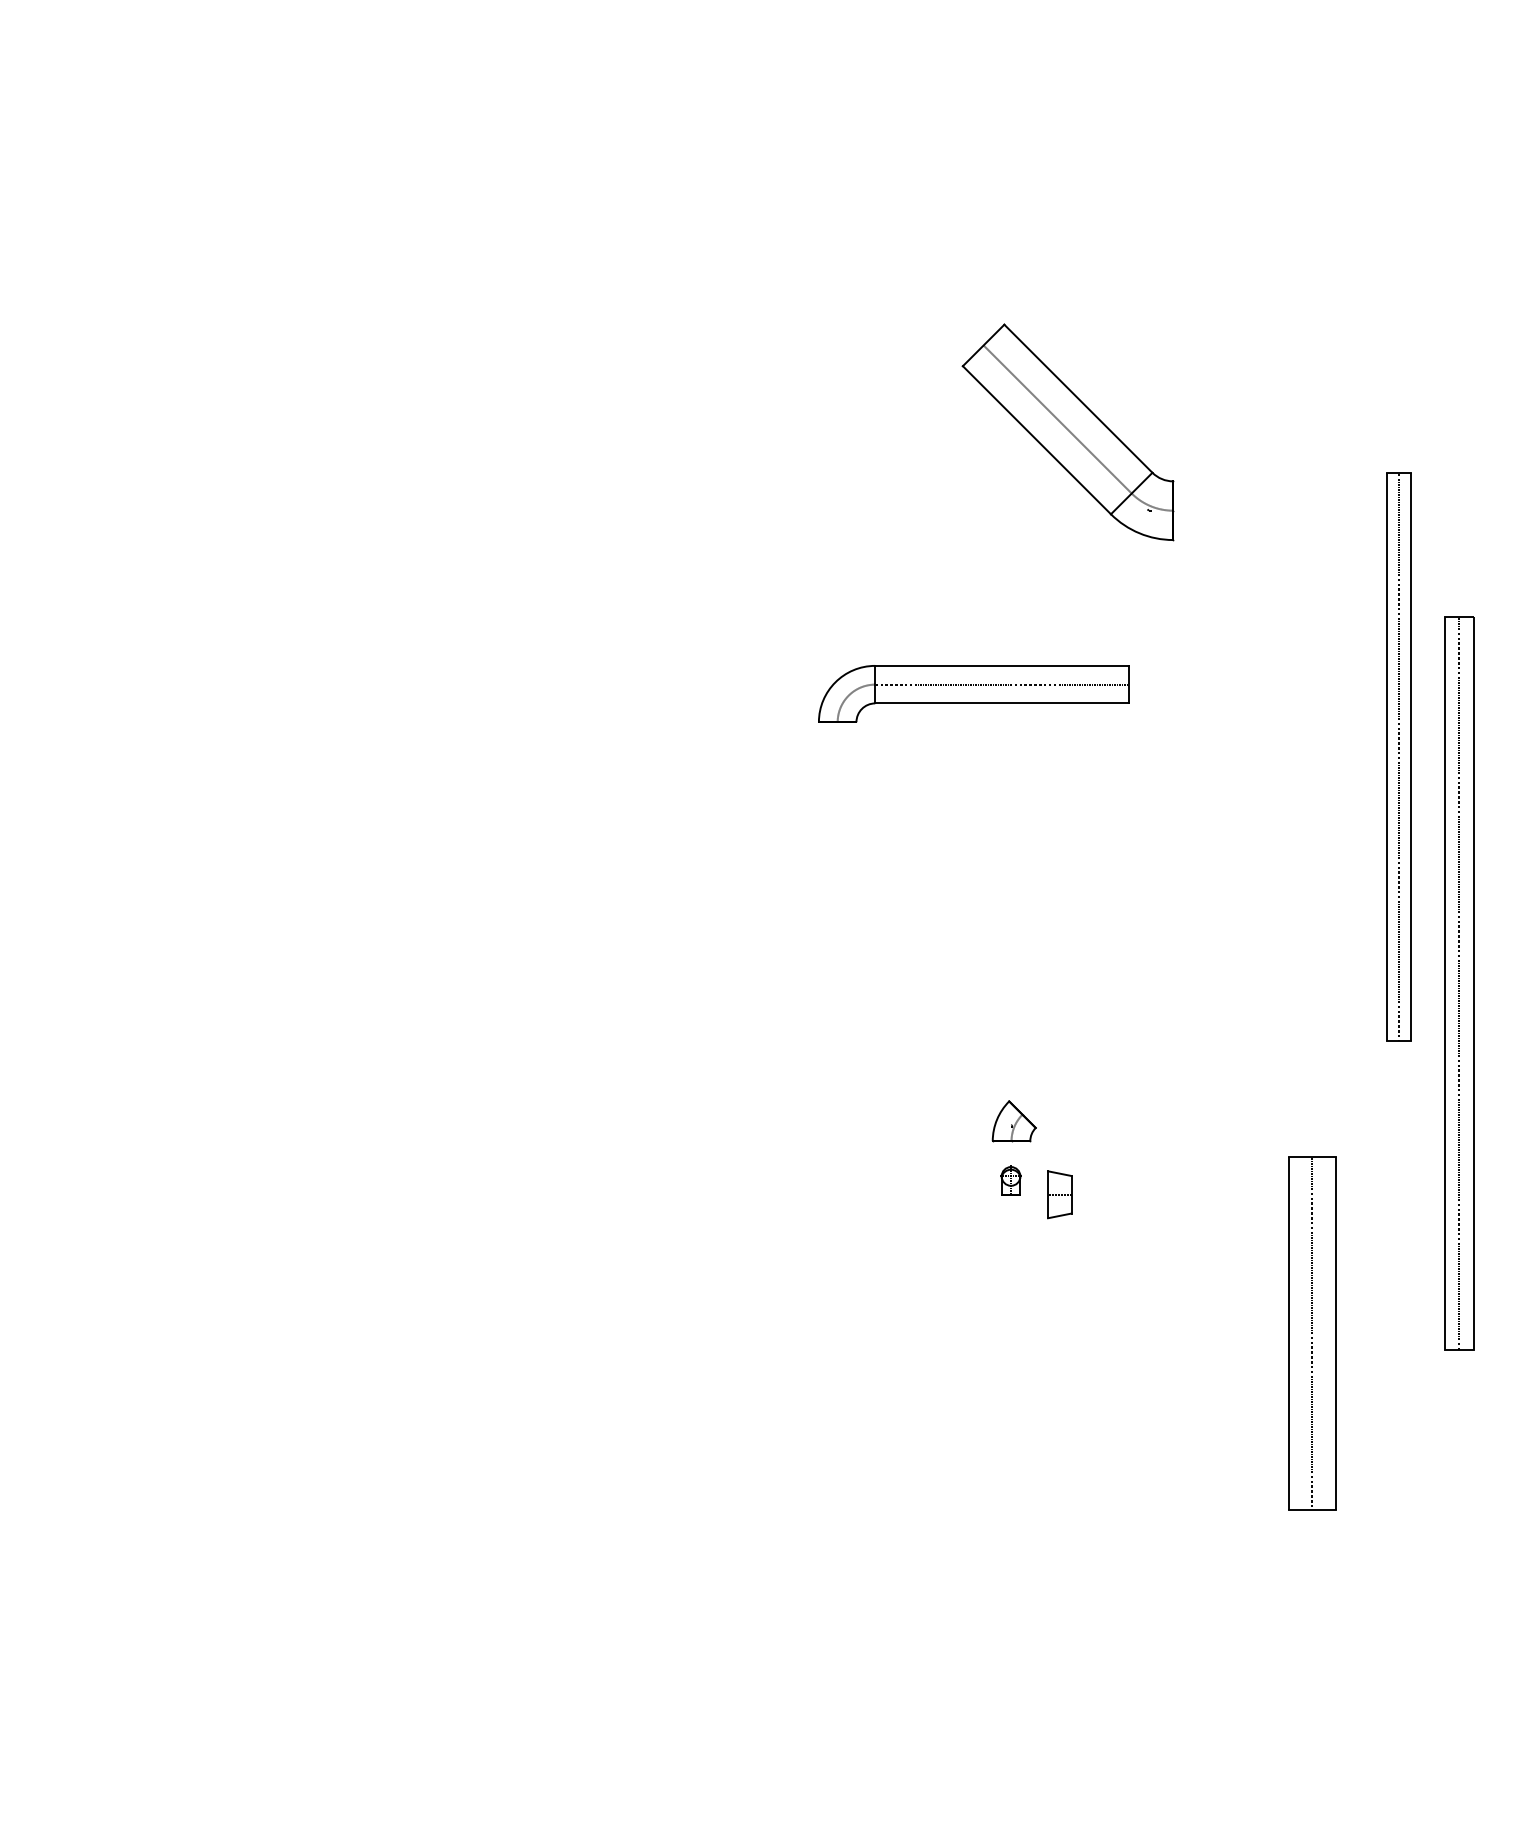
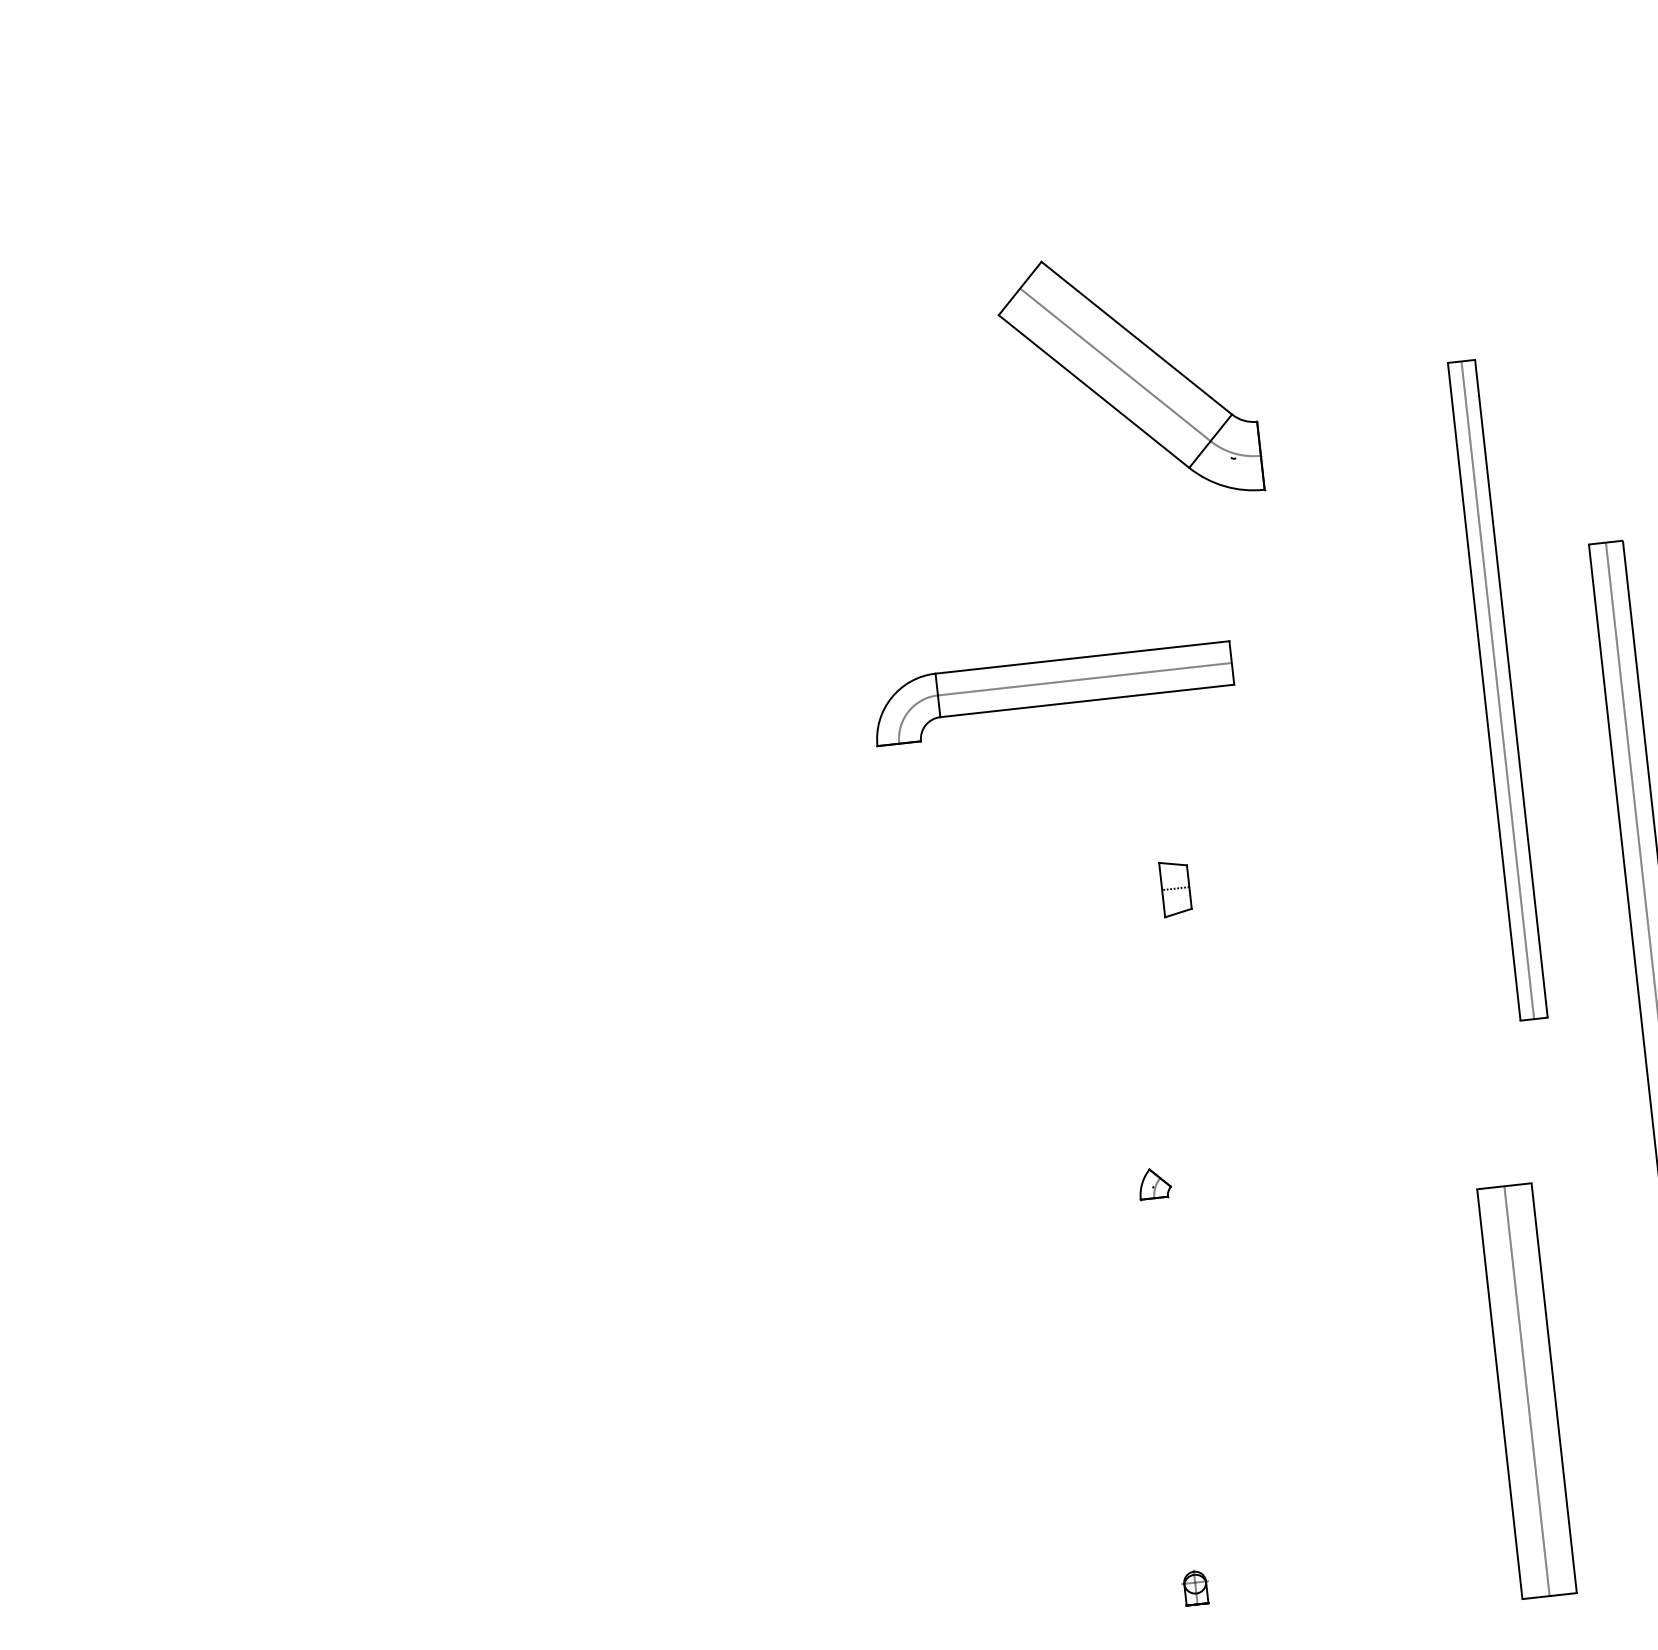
part: (1398, 756) -> (1497, 689), moved
part: (1013, 1121) -> (1154, 1183), size x0.62
part: (1010, 1180) -> (1195, 1587), moved
part: (1059, 1194) -> (1175, 888), moved

